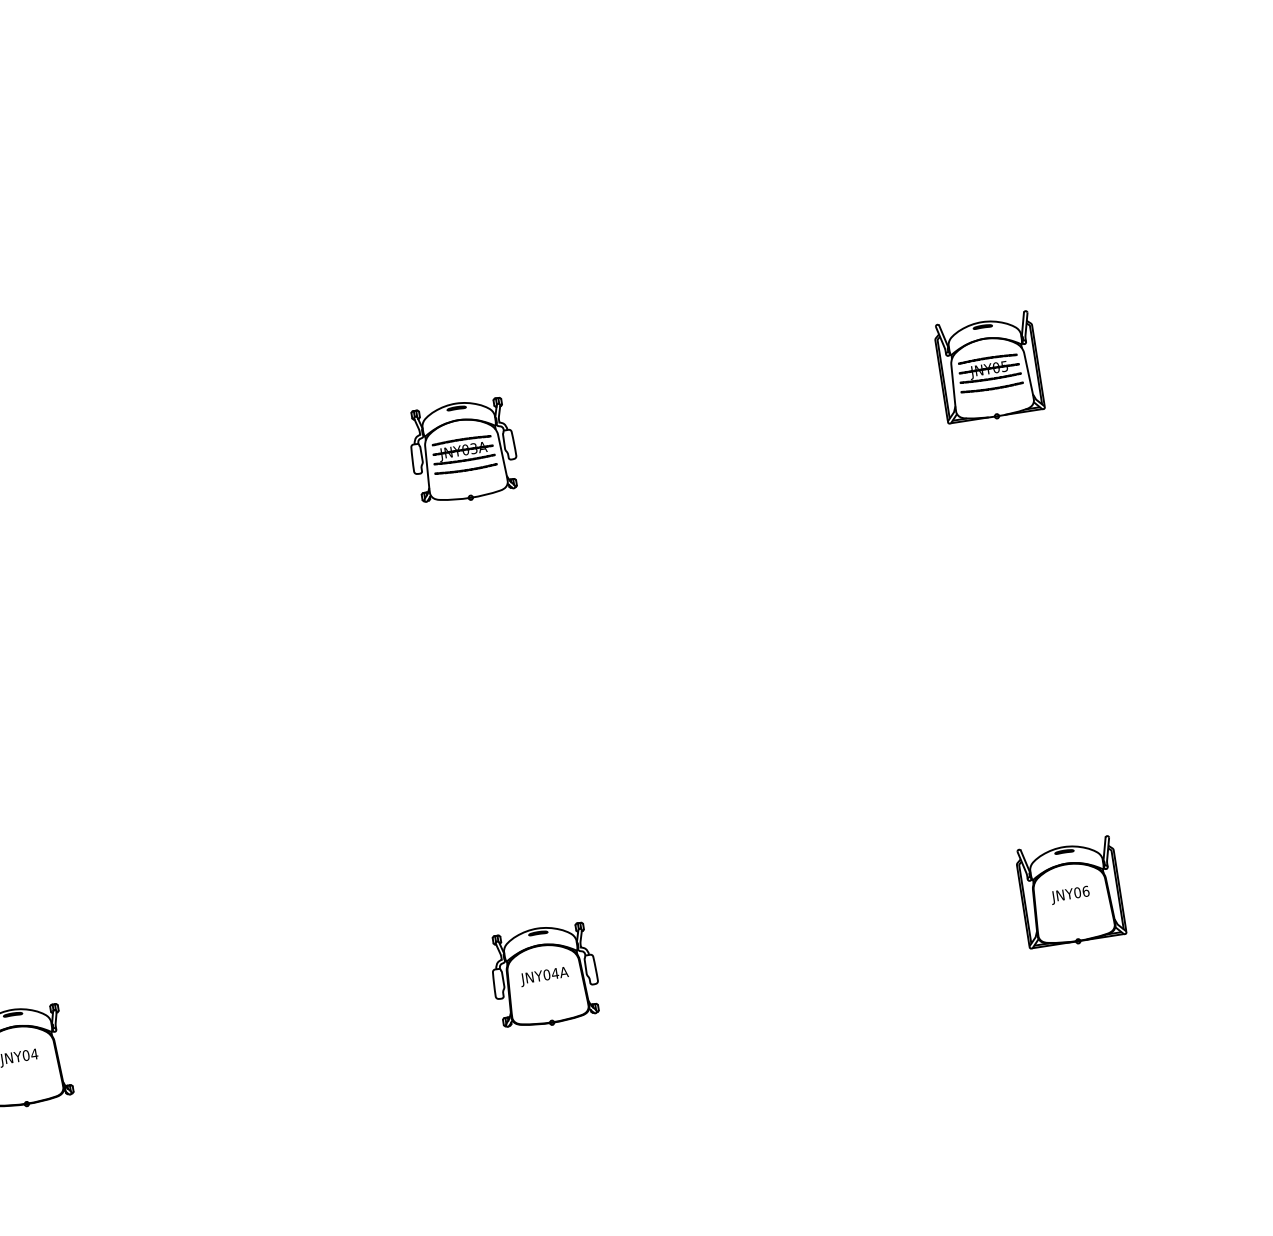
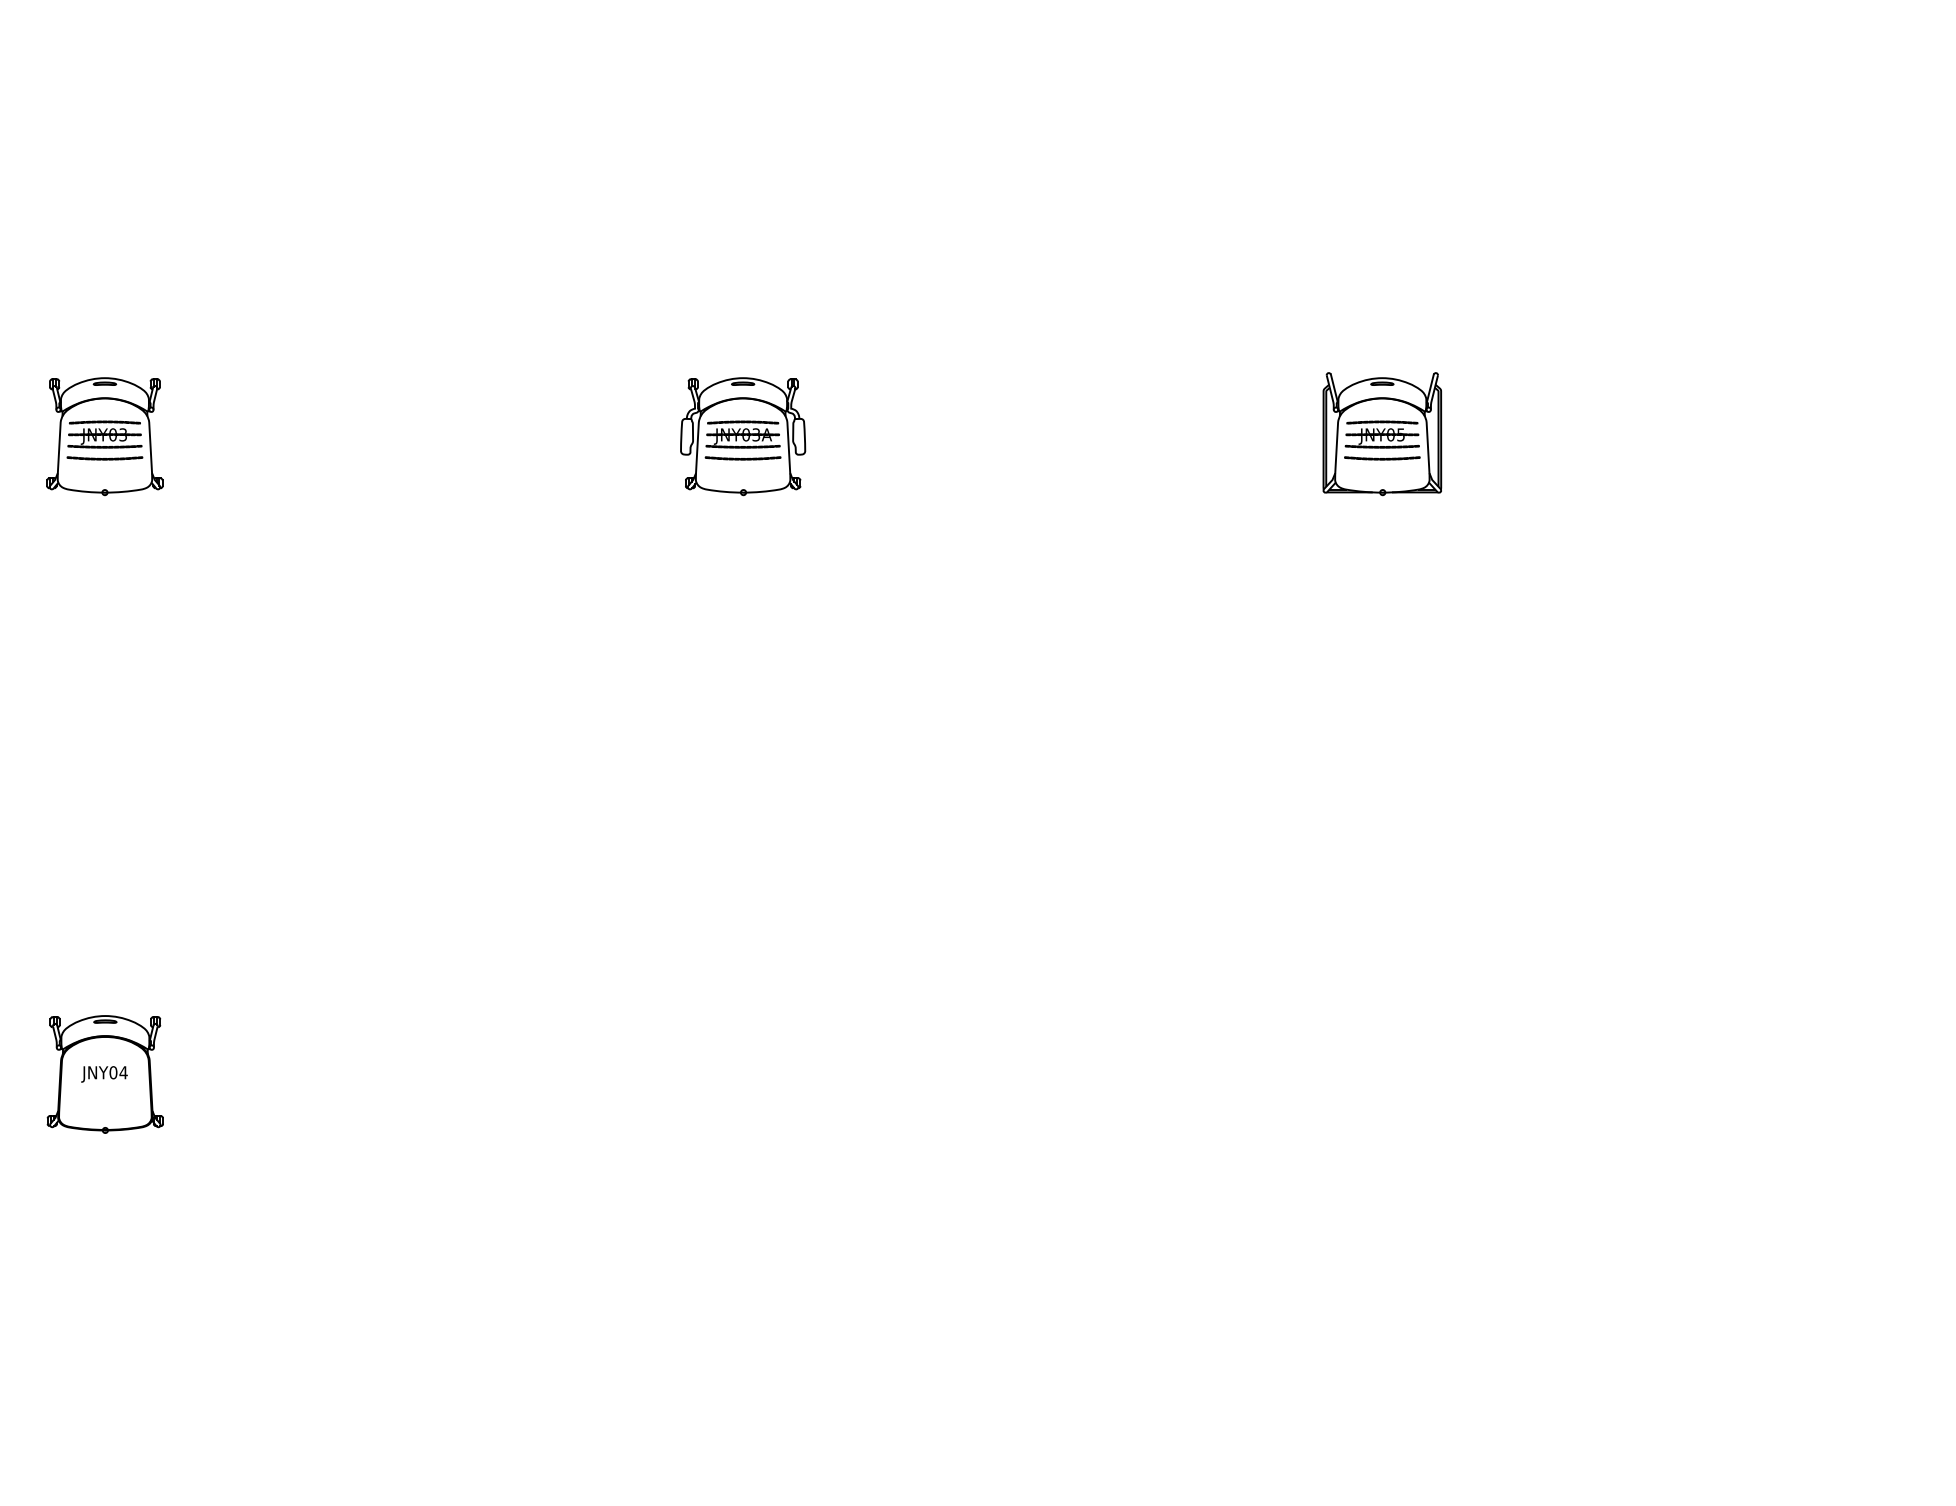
part: (1070, 892) -> (1382, 1071), removed
part: (544, 976) -> (743, 1074), removed

